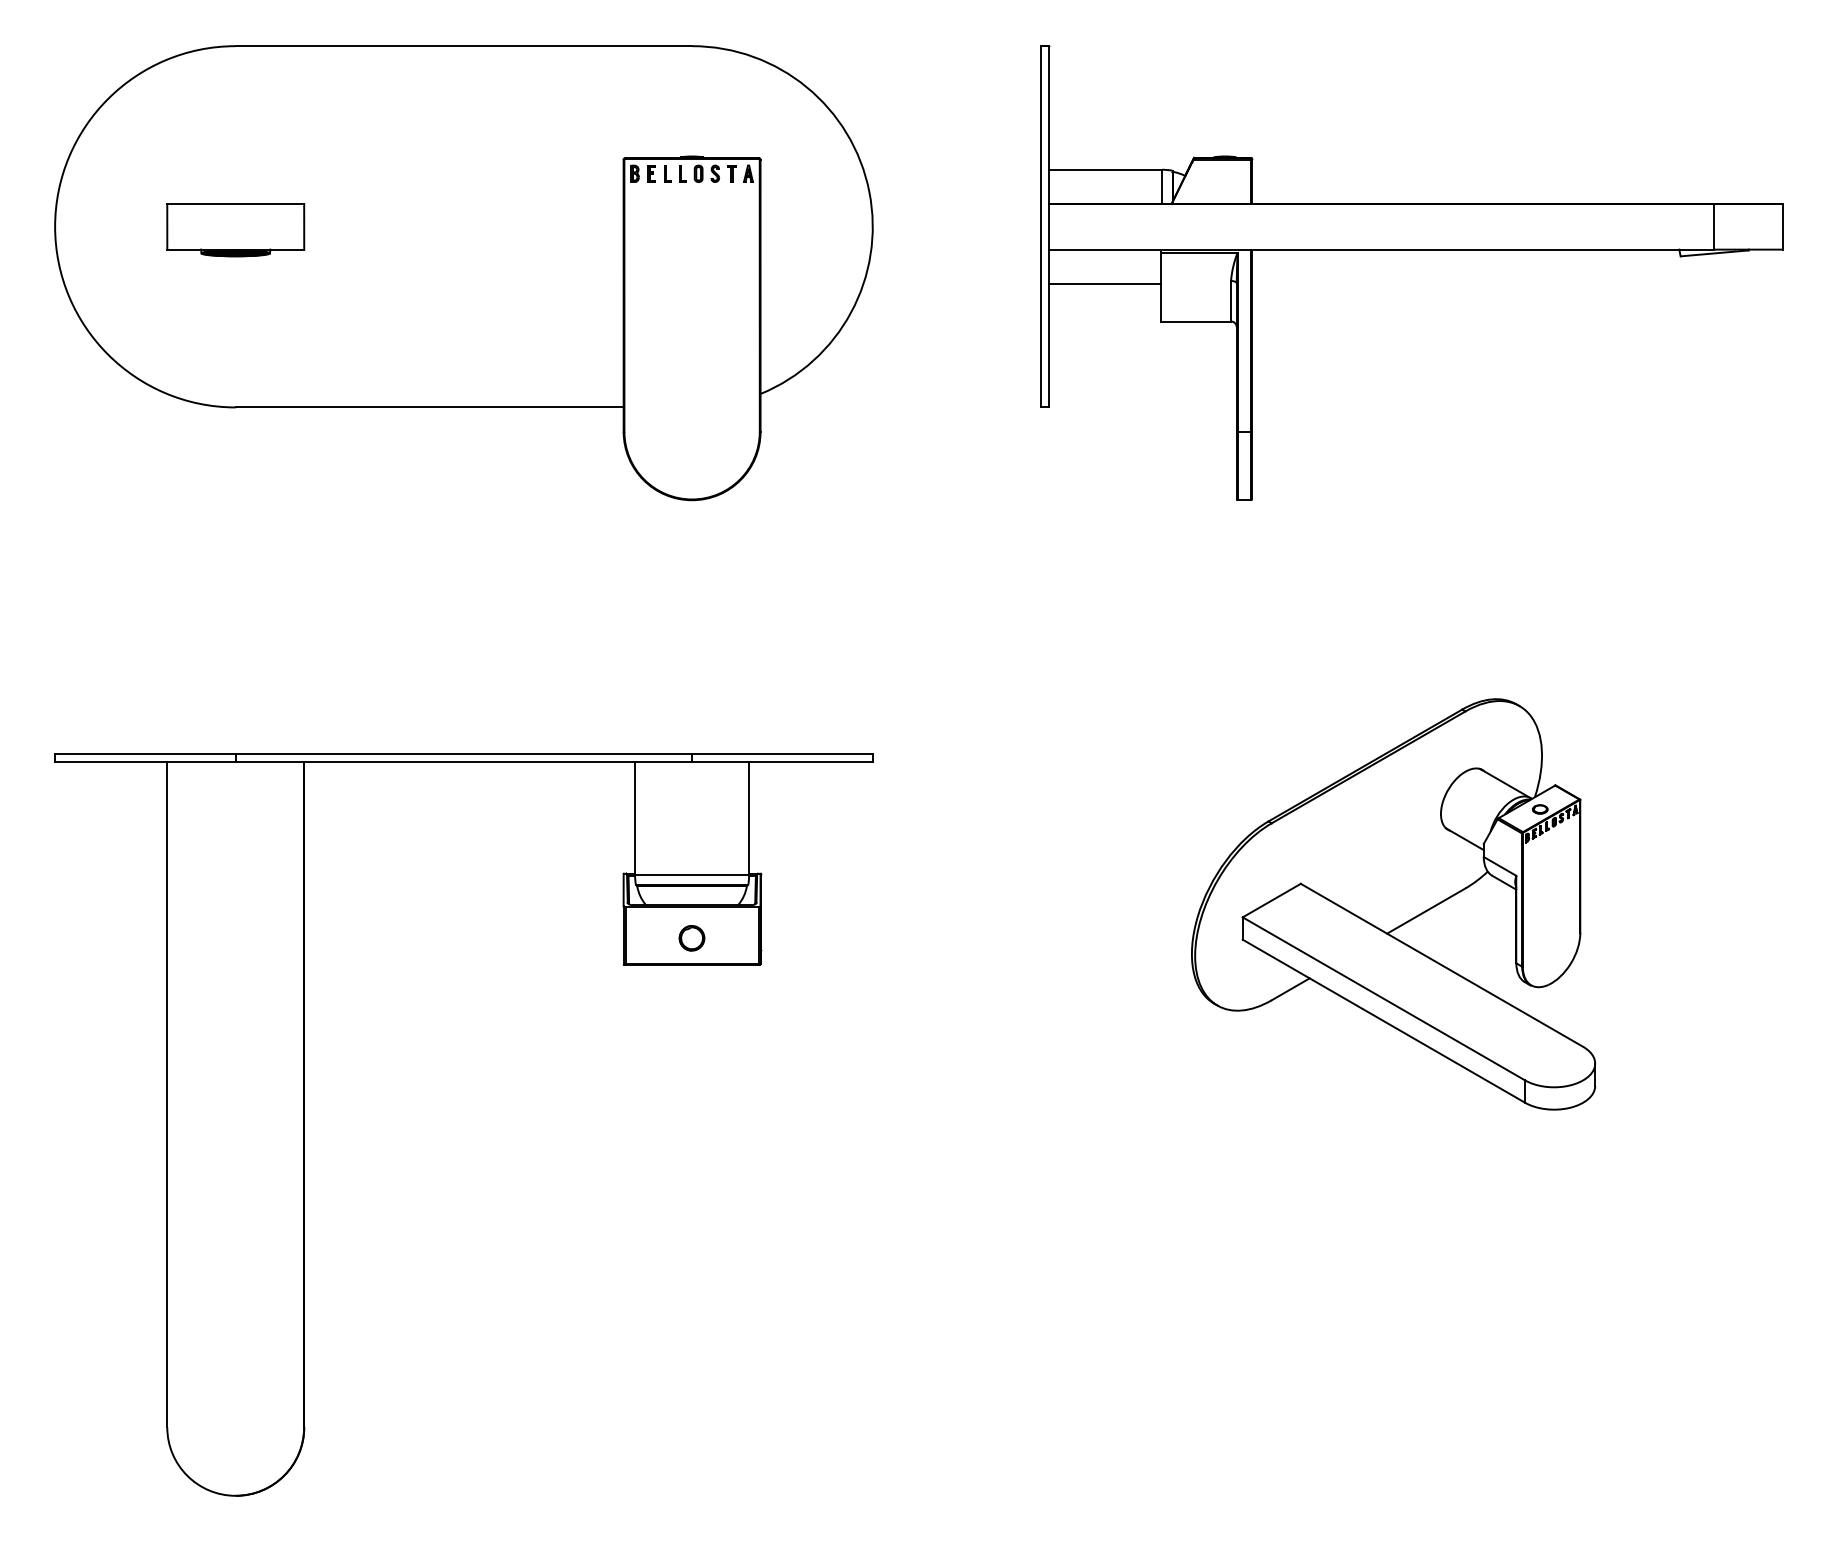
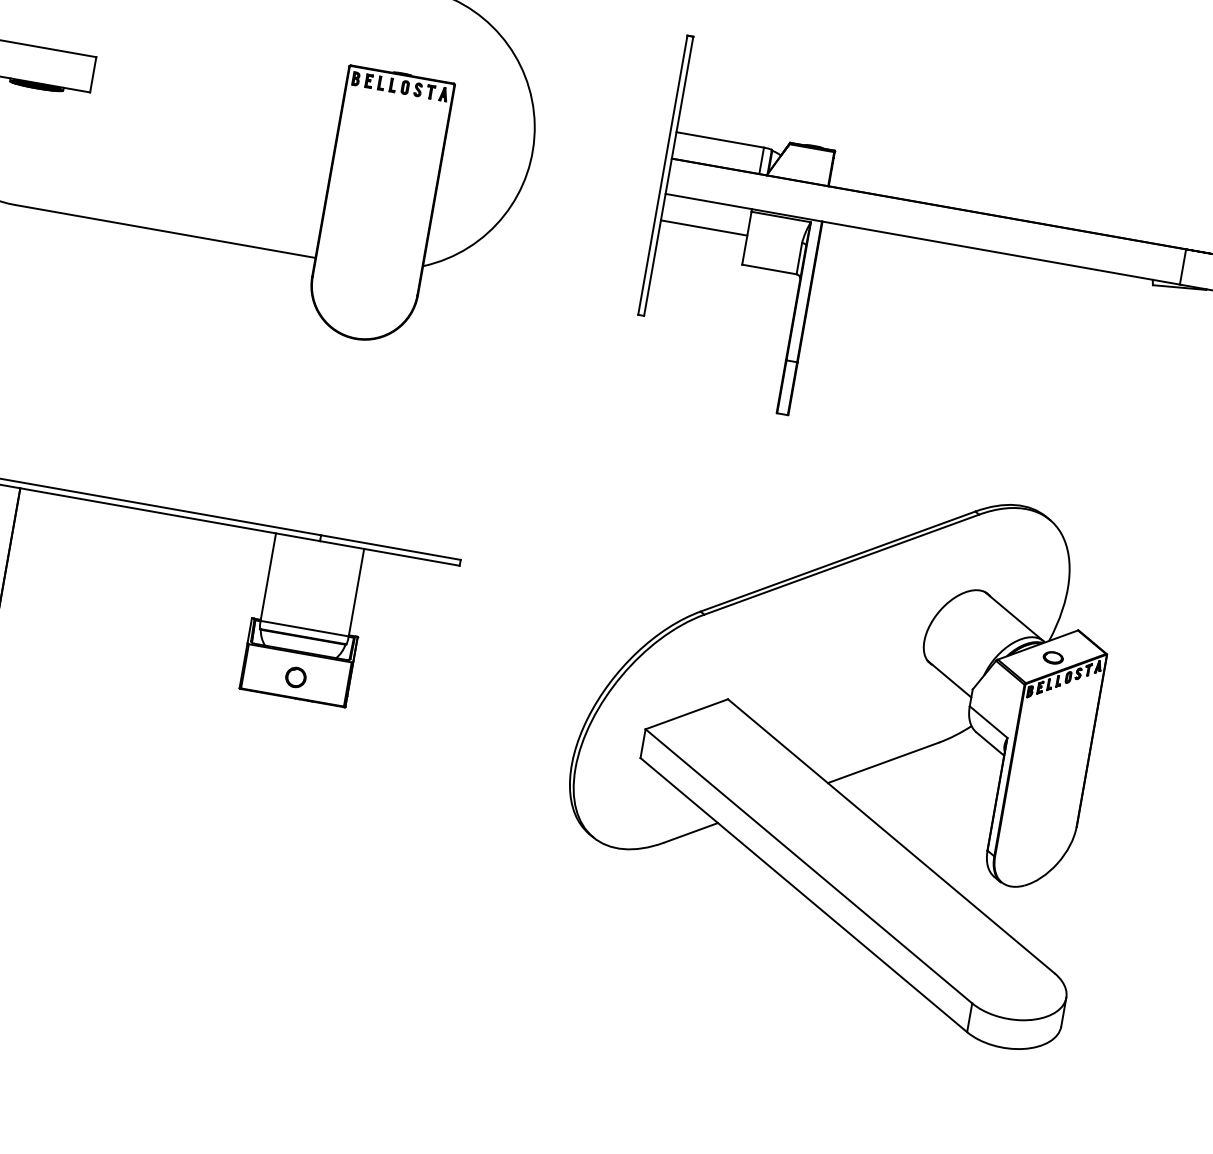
part: (1393, 904) -> (842, 746), size x1.67

